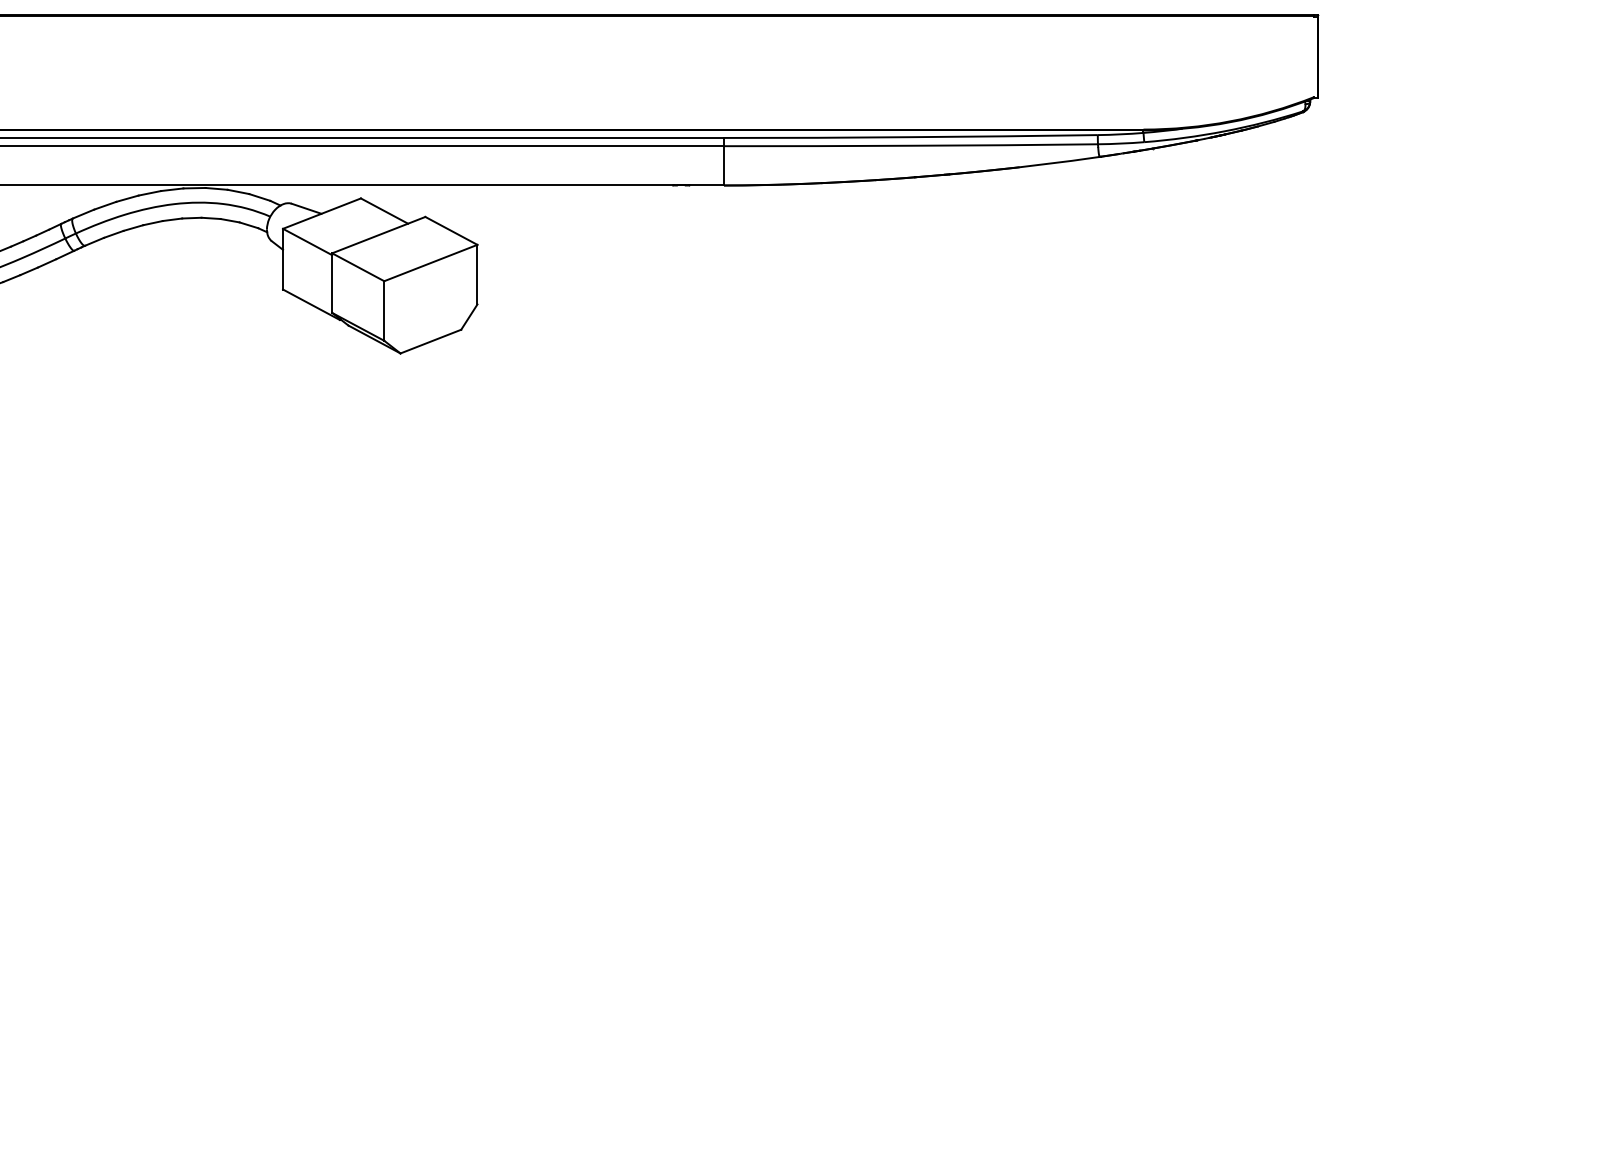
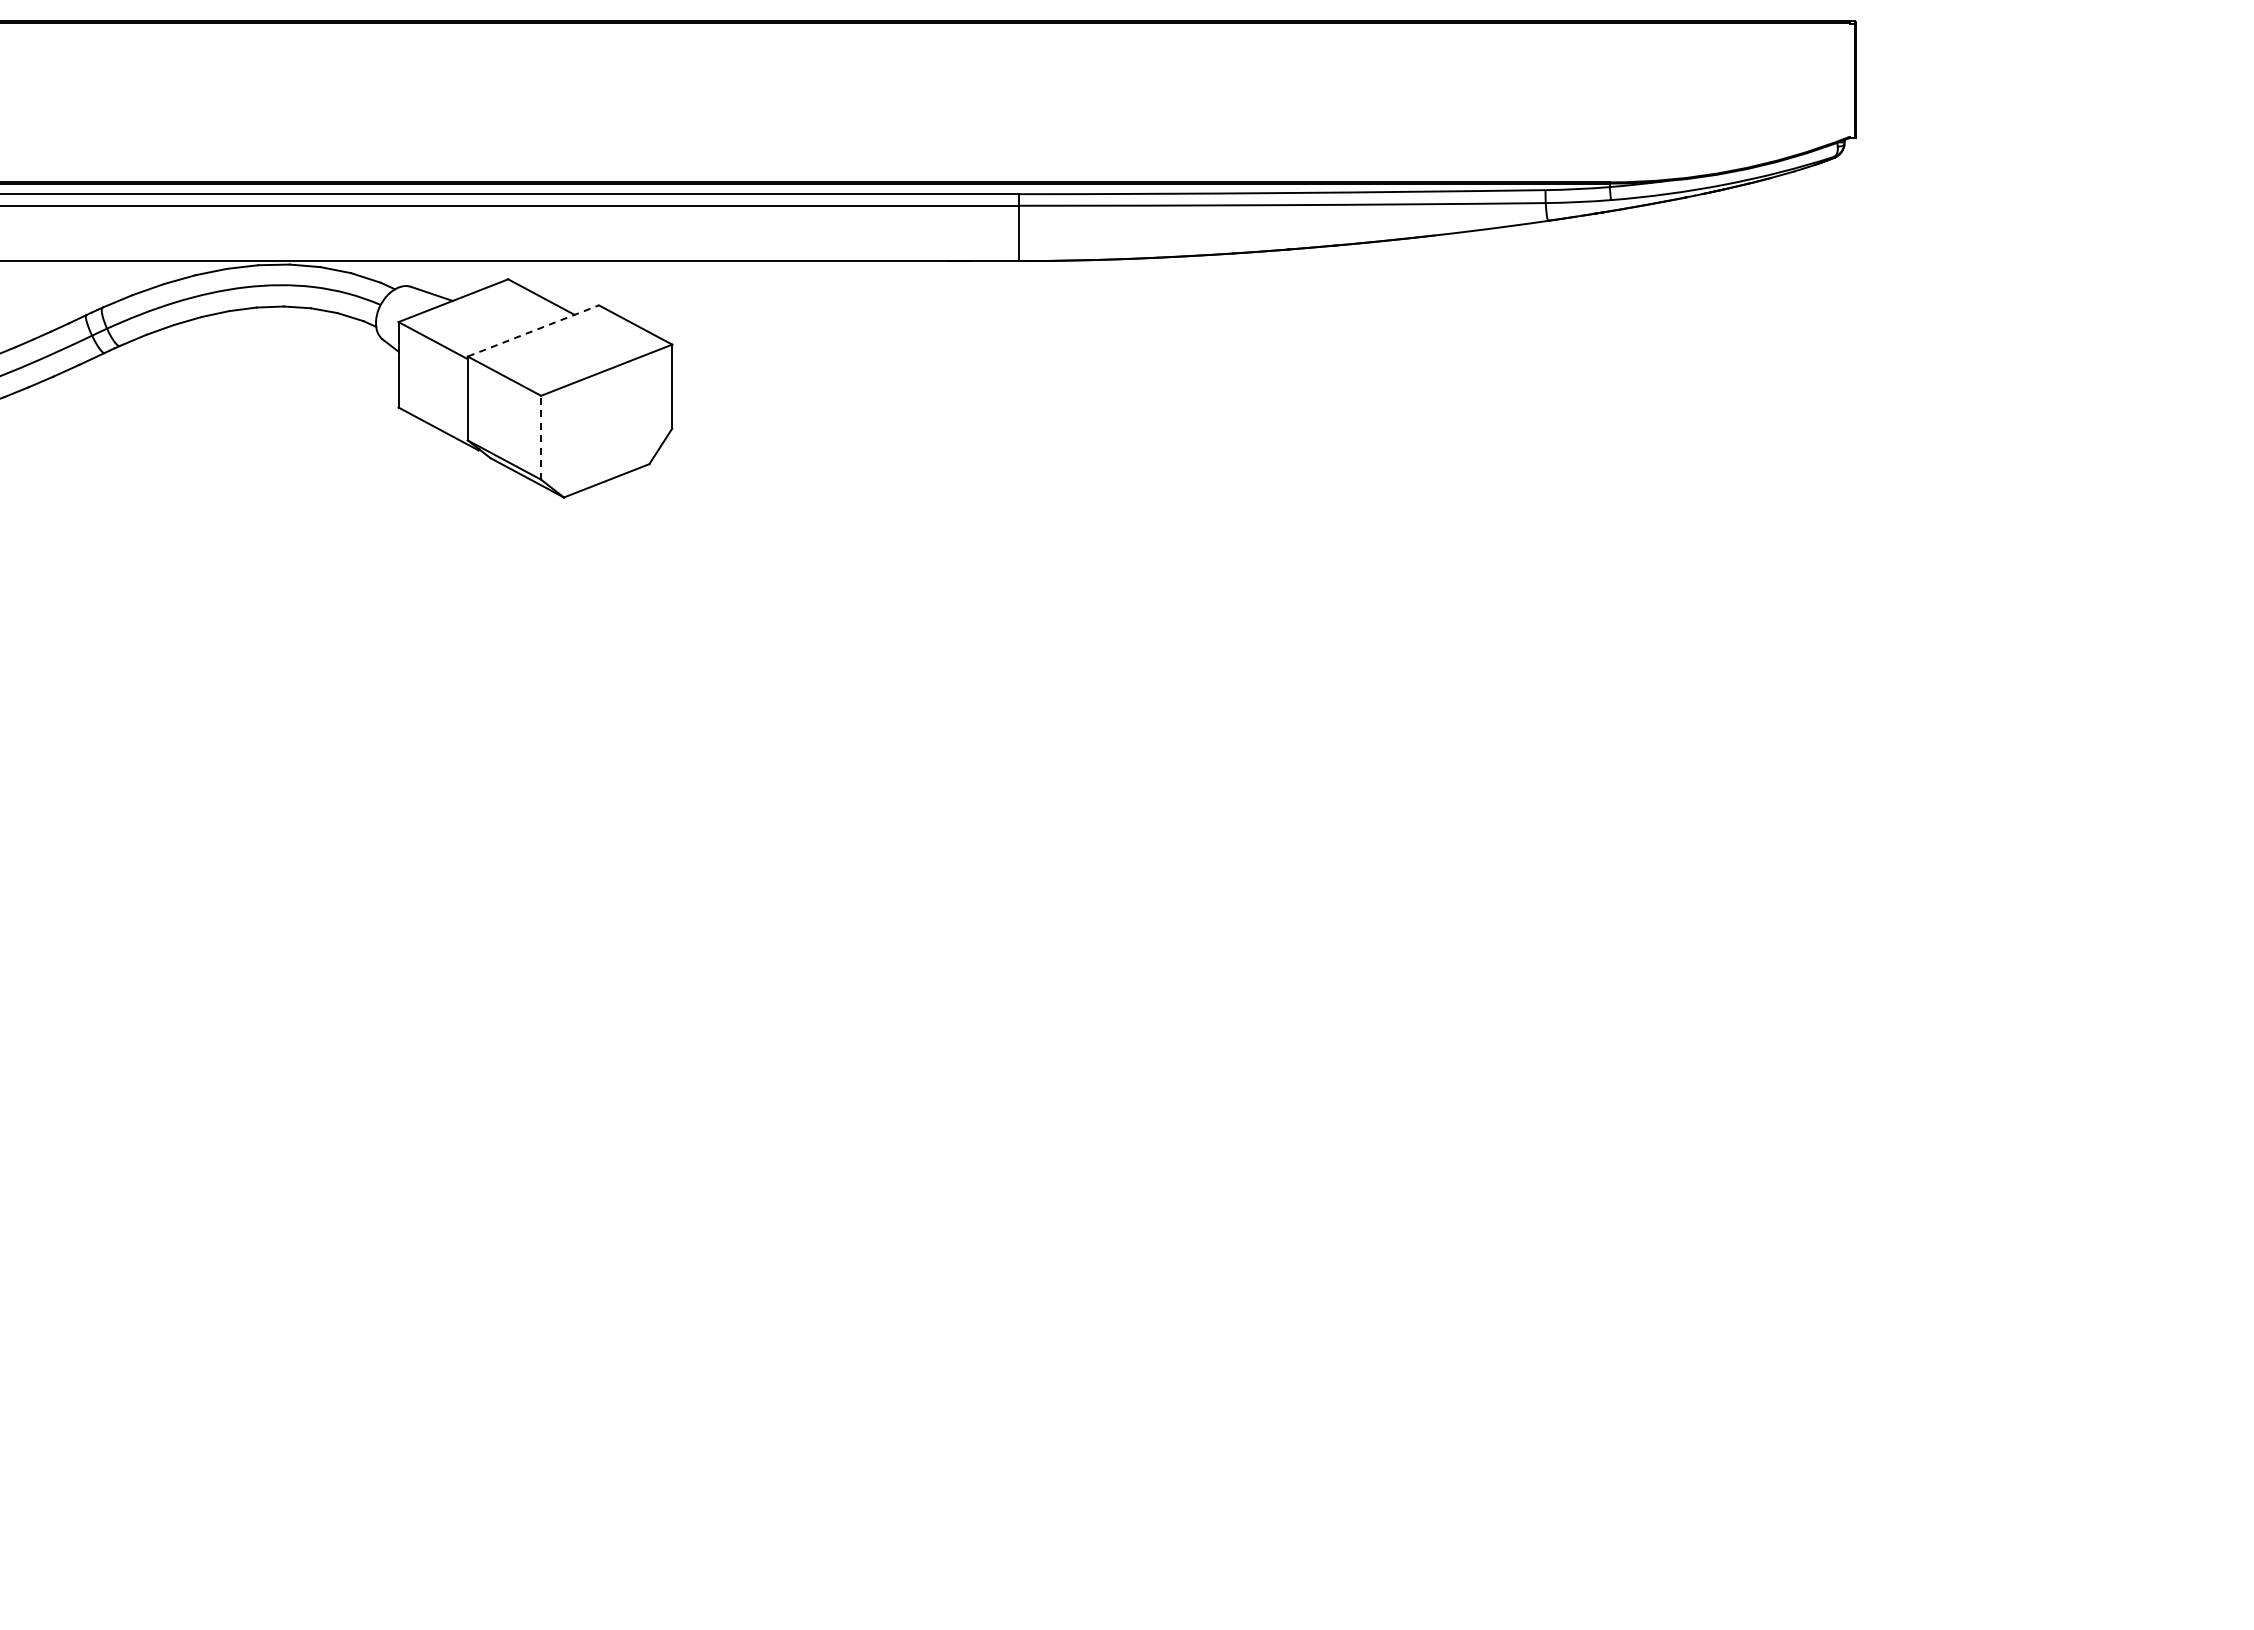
line: (378, 234) -> (533, 330), solid -> dashed
line: (384, 310) -> (541, 437), solid -> dashed

